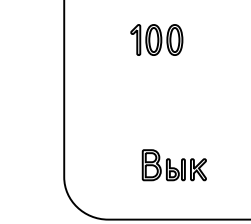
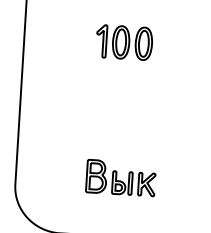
part: (173, 165) -> (120, 178), moved

